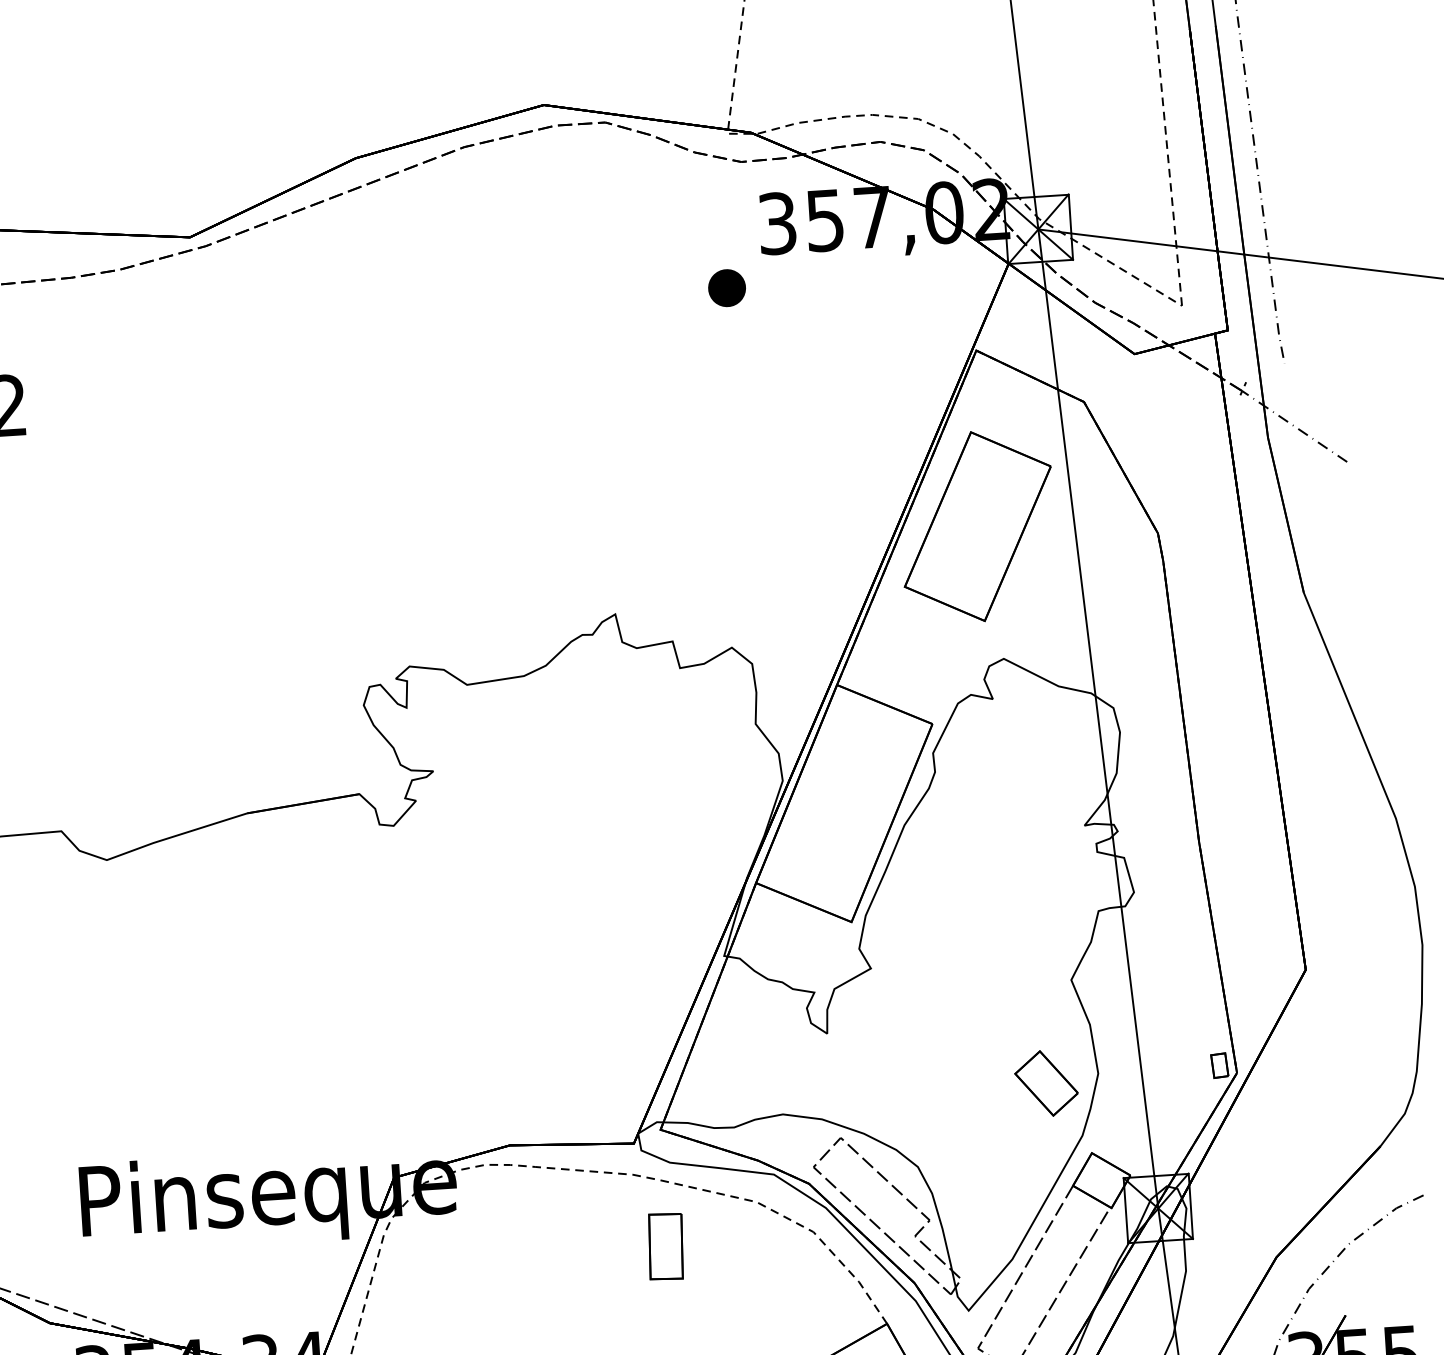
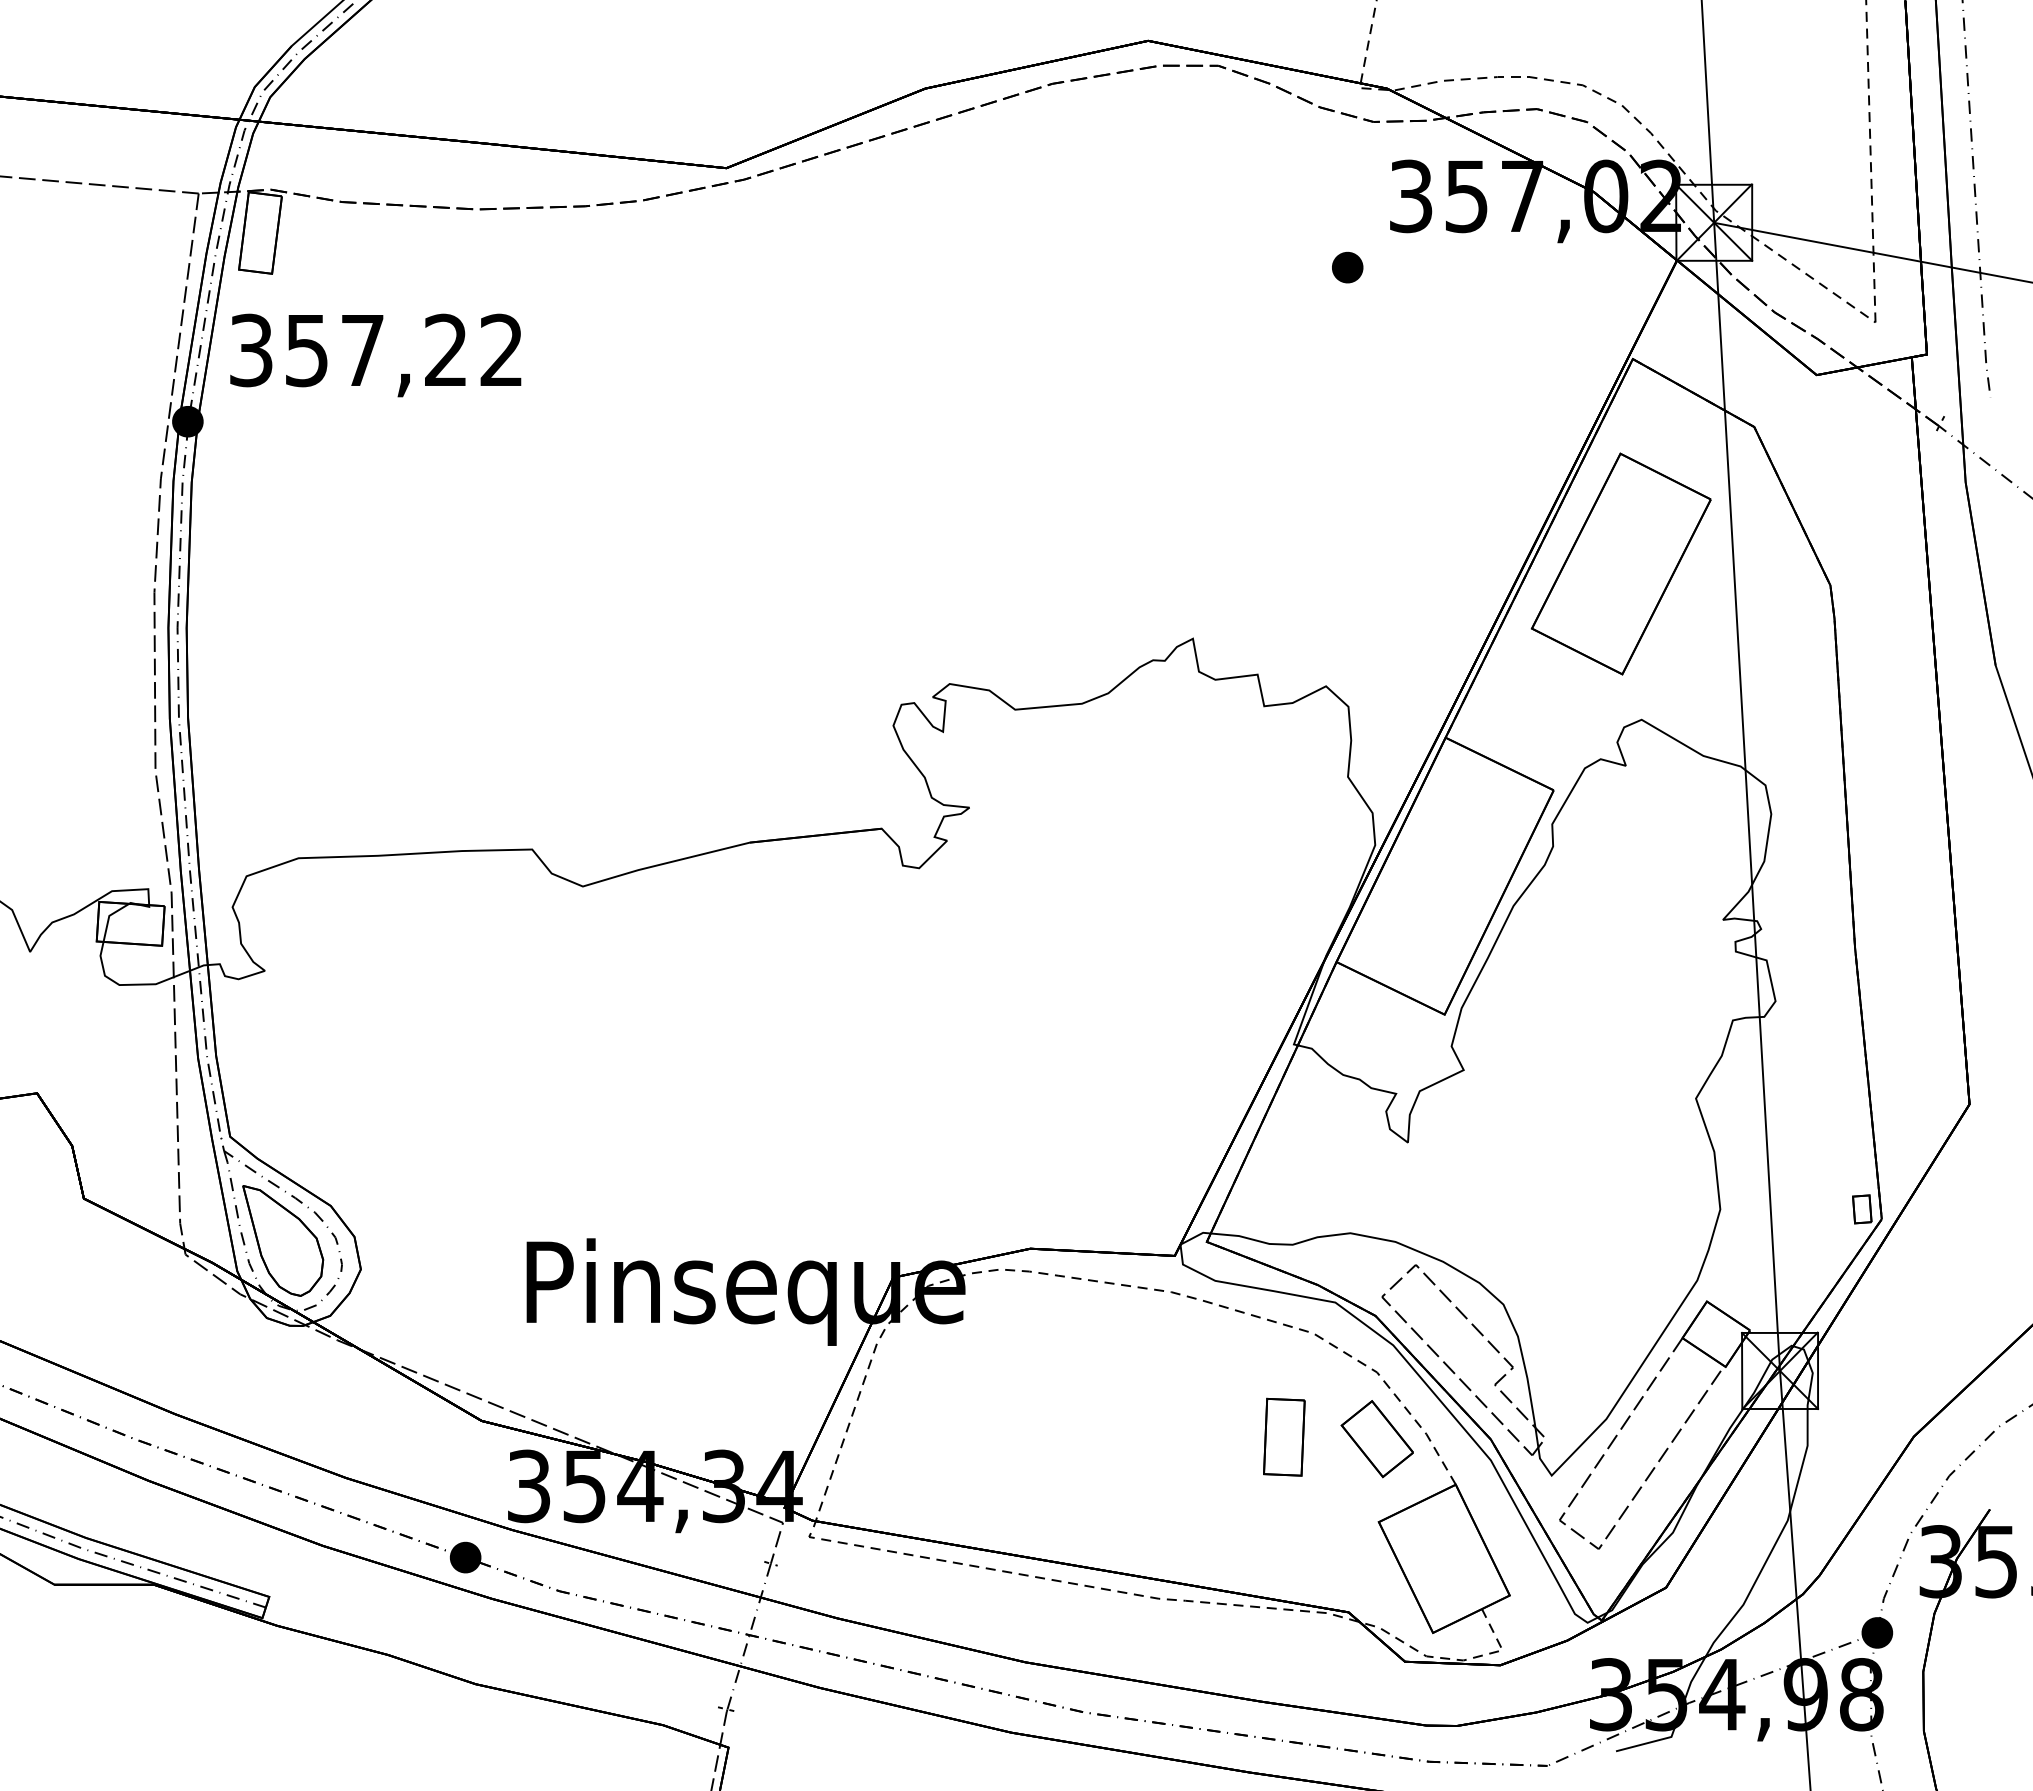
part: (727, 287) -> (1347, 267), size x0.71
part: (1045, 1083) -> (1376, 1439), moved
part: (666, 1245) -> (1284, 1436), moved

